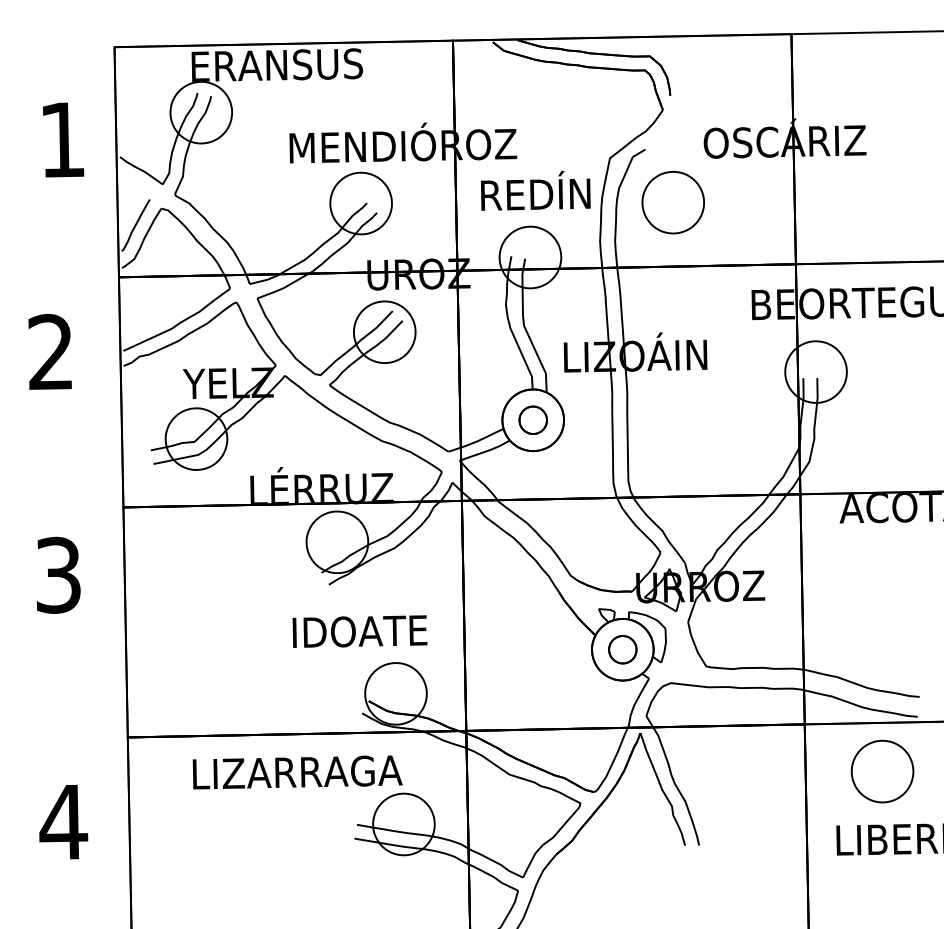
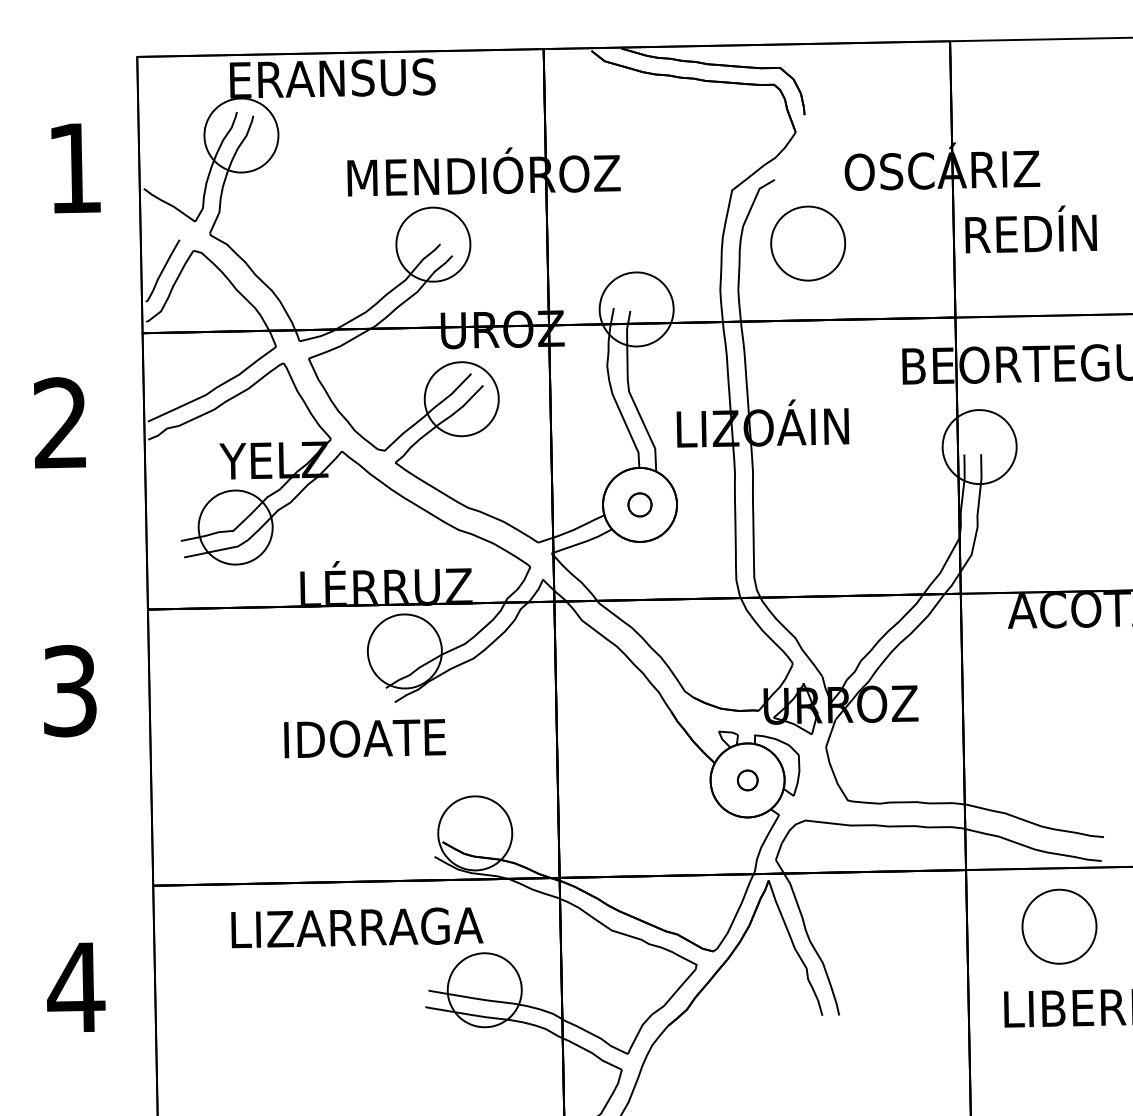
text: (535, 190) -> (1030, 229), moved
part: (532, 419) -> (639, 504), size x0.7
text: (359, 631) -> (364, 738), moved
part: (622, 649) -> (747, 780), size x0.6

